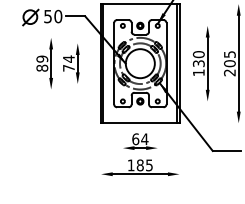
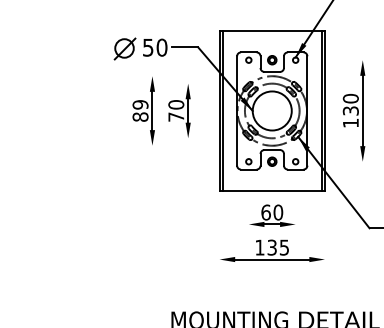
text: (69, 58) -> (176, 104), 74 -> 70
text: (144, 139) -> (278, 212), 64 -> 60
text: (139, 165) -> (271, 247), 185 -> 135

